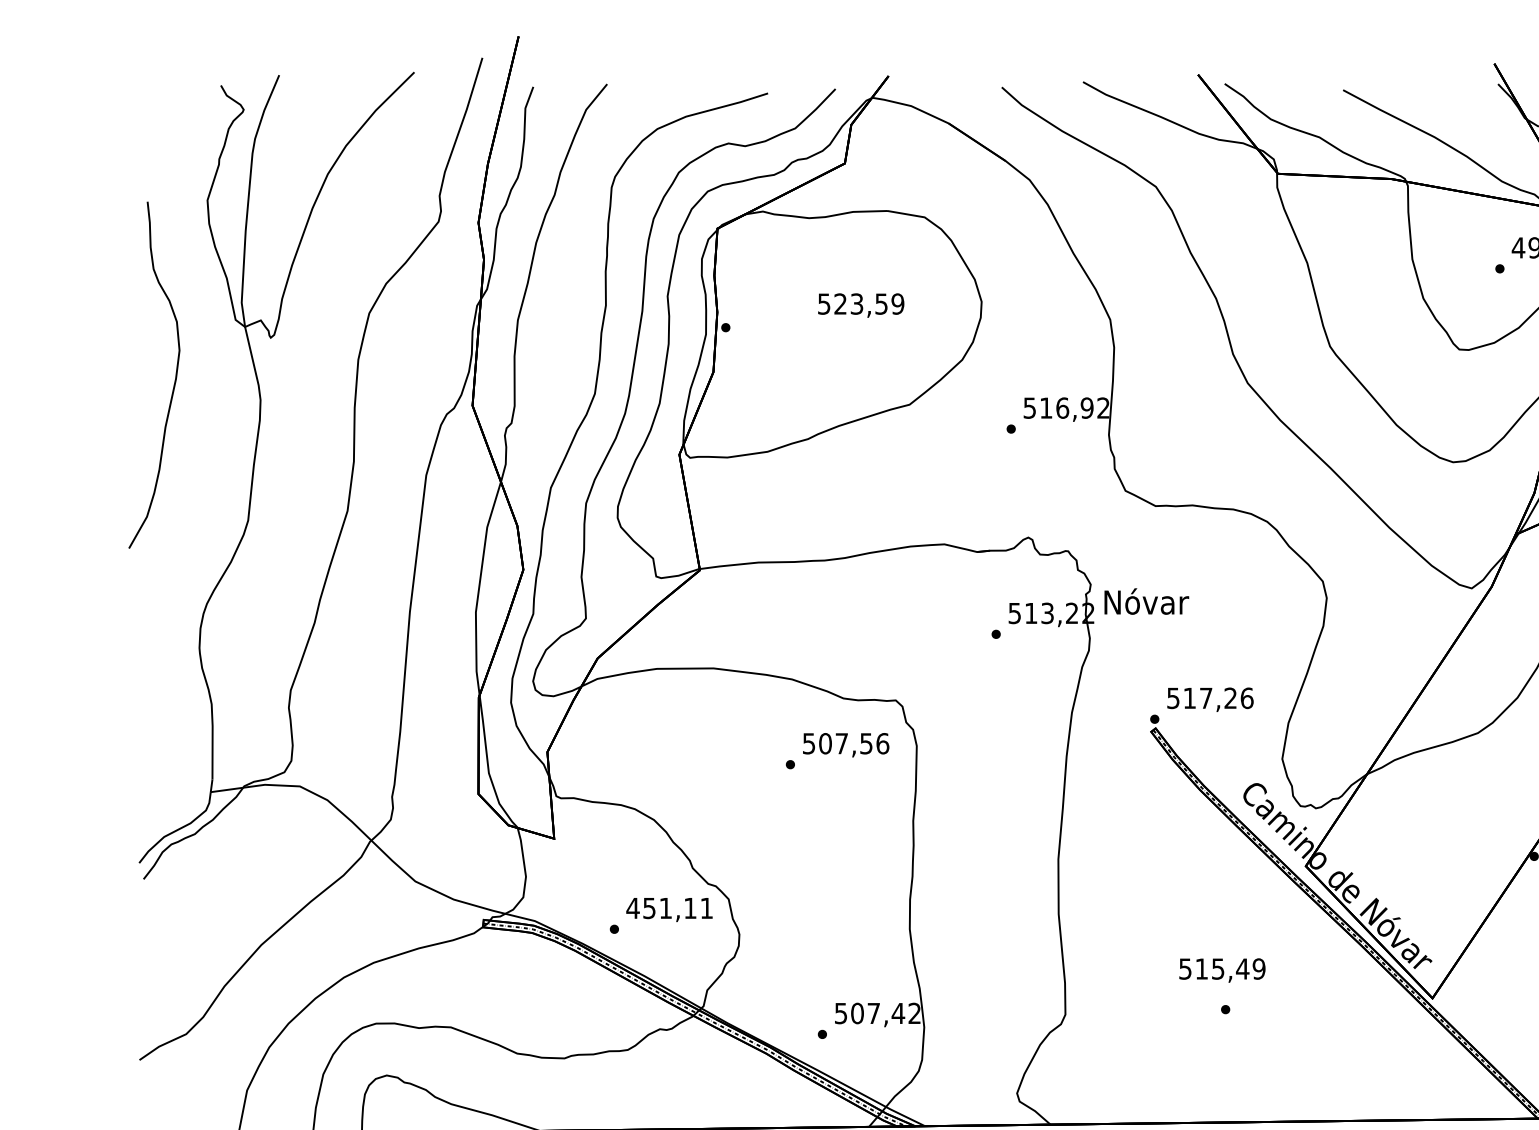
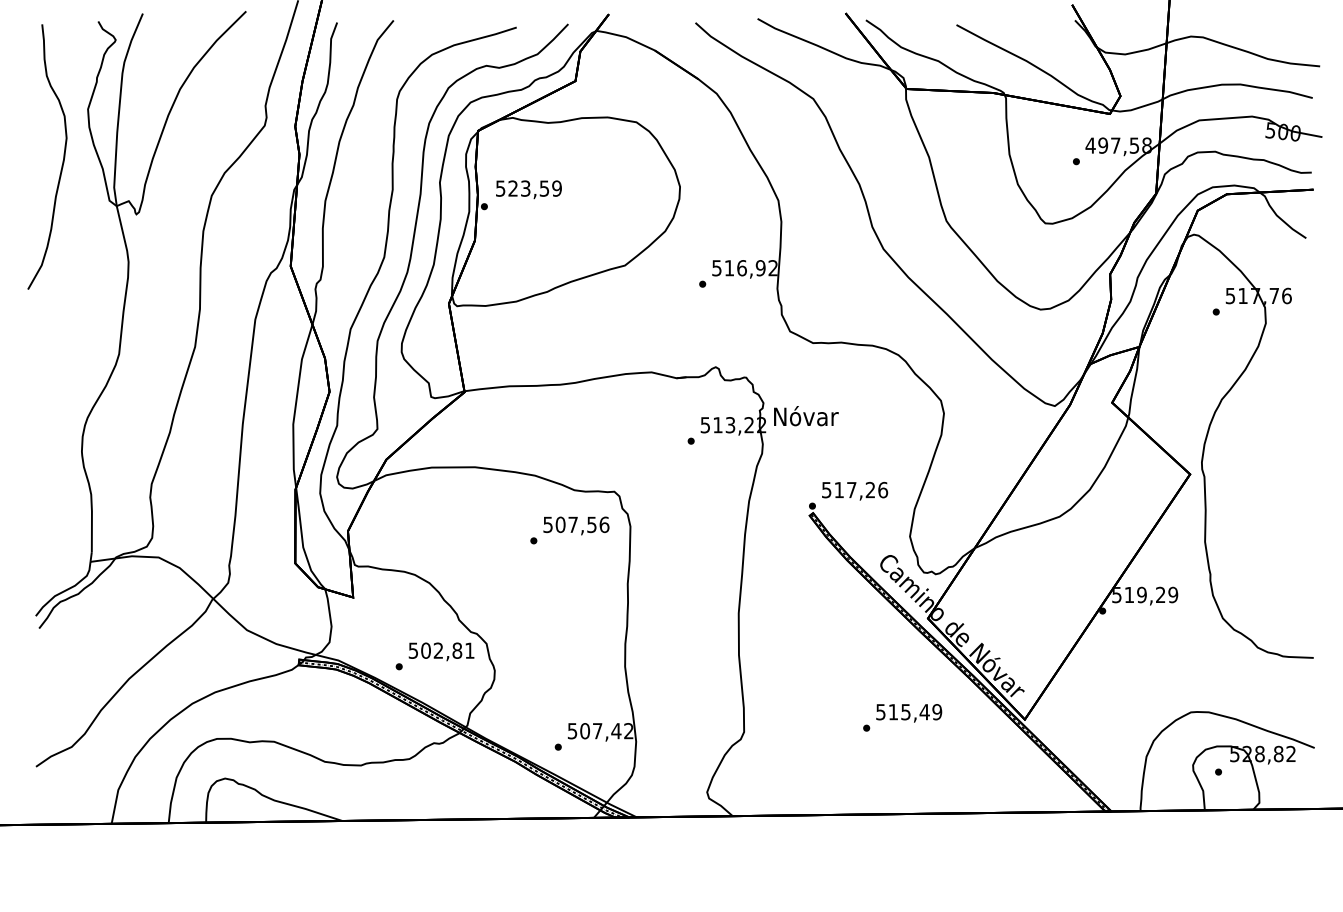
text: (860, 305) -> (528, 189), moved
curve: (174, 379) -> (62, 160), moved
text: (661, 908) -> (435, 650), 451,11 -> 502,81
text: (1222, 970) -> (909, 713), moved

